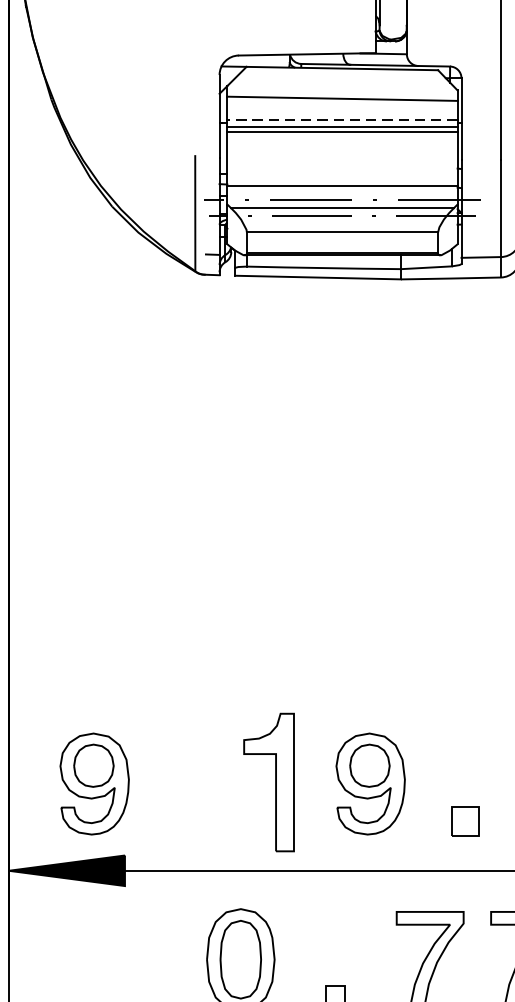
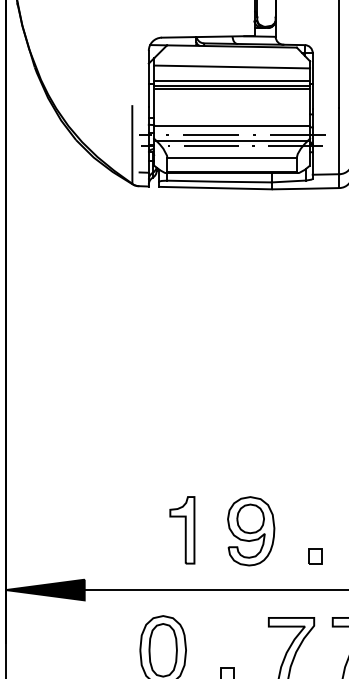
line: (343, 120) -> (232, 81), dashed -> solid
part: (269, 782) -> (182, 530), size x0.71
part: (95, 784) -> (64, 531), removed
part: (465, 821) -> (315, 556), size x0.71

